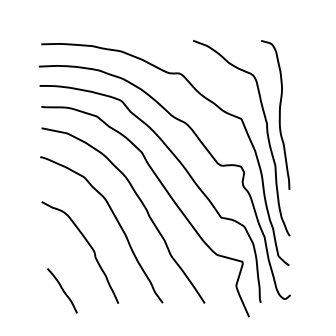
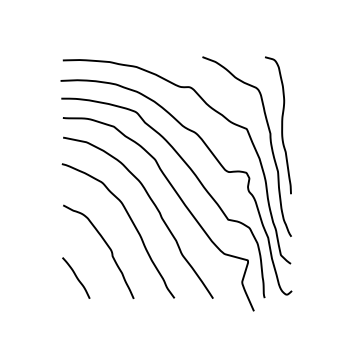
curve: (62, 290) -> (76, 277), moved

